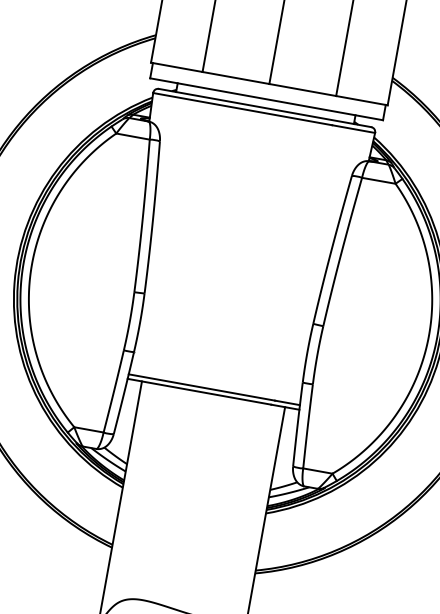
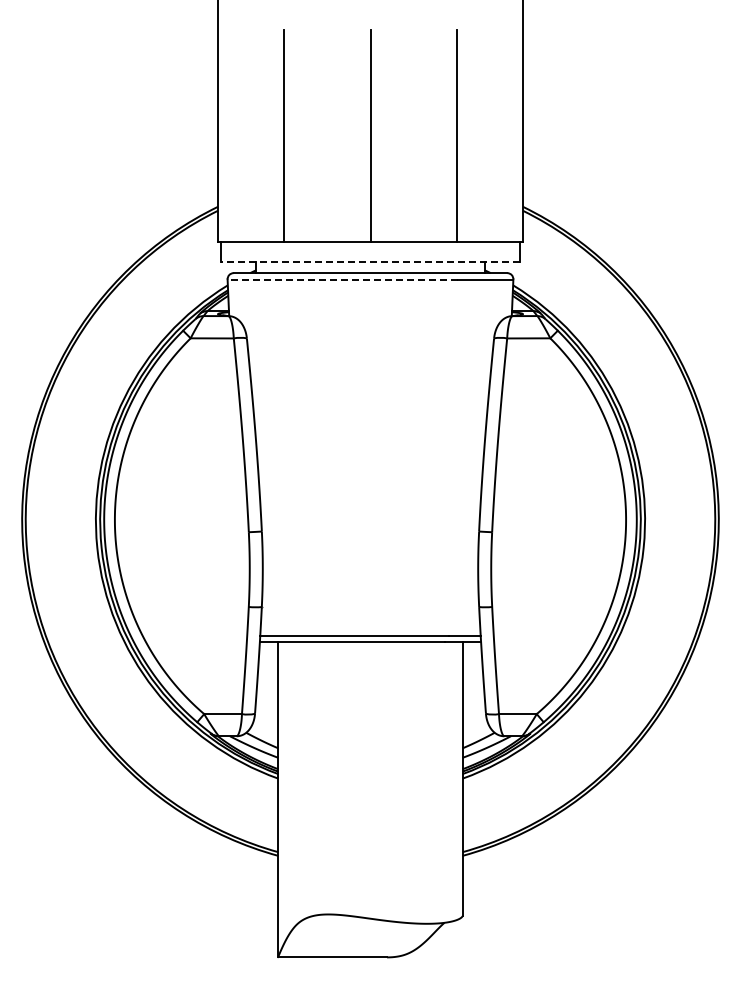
line: (266, 99) -> (370, 261), solid -> dashed
line: (242, 109) -> (342, 279), solid -> dashed

